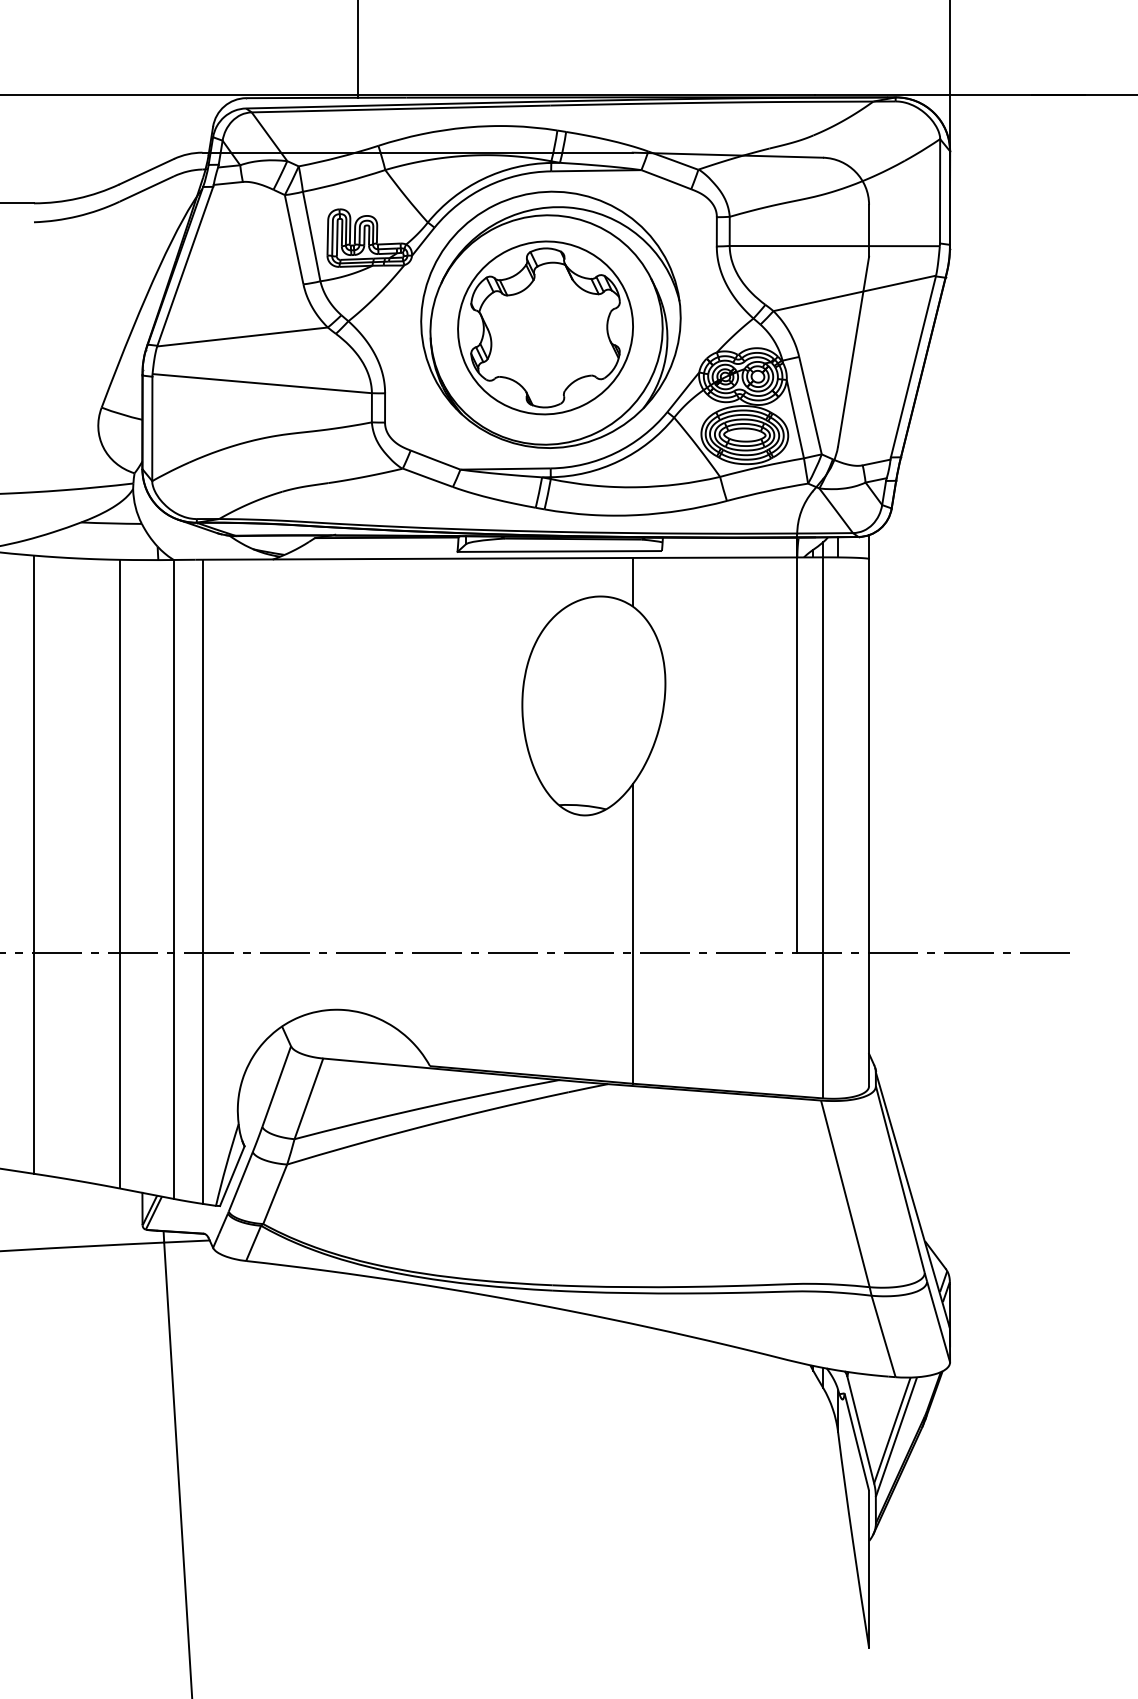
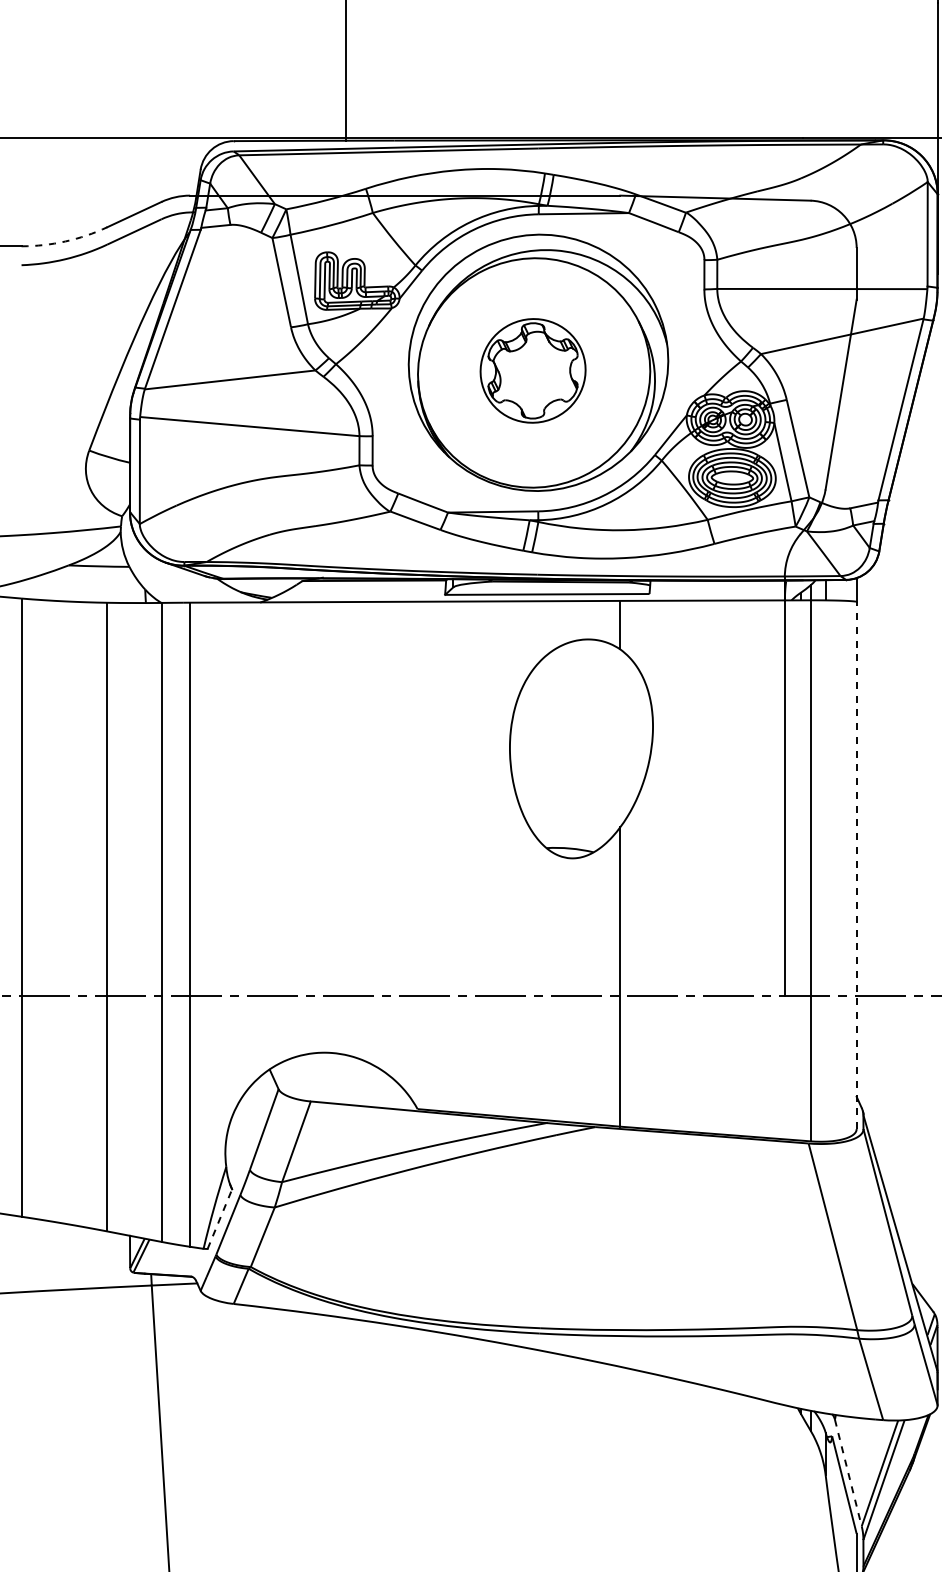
arc: (77, 198) -> (65, 241), solid -> dashed
part: (545, 327) -> (533, 370), size x0.6
line: (869, 822) -> (857, 865), solid -> dashed
line: (232, 1175) -> (220, 1218), solid -> dashed
line: (860, 1430) -> (848, 1473), solid -> dashed

